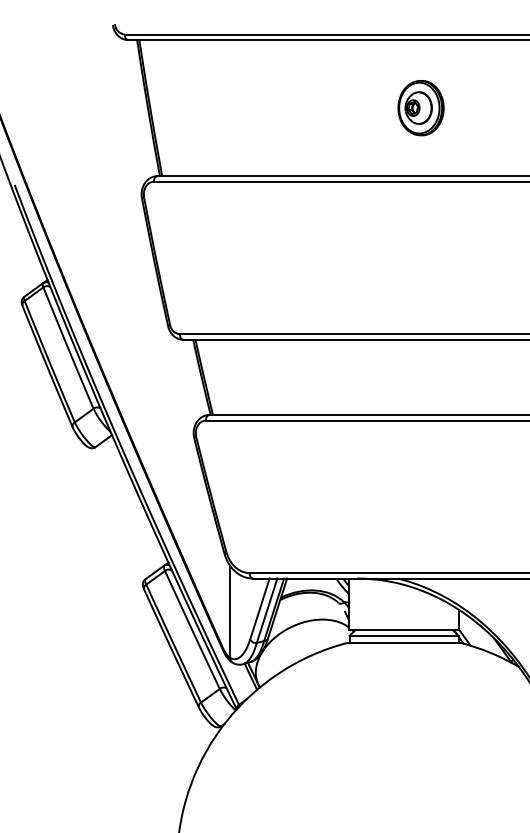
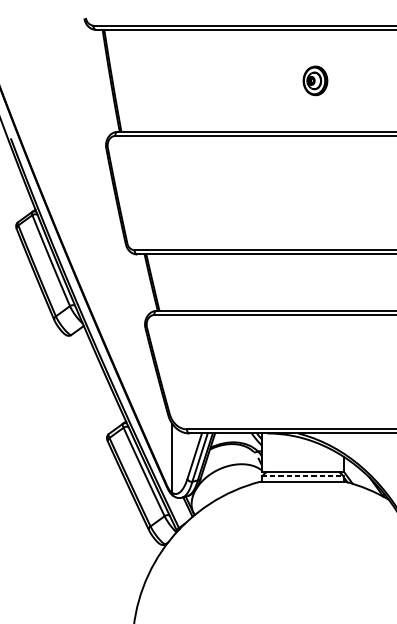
part: (420, 108) -> (315, 81), size x0.7
line: (404, 635) -> (303, 476), solid -> dashed

